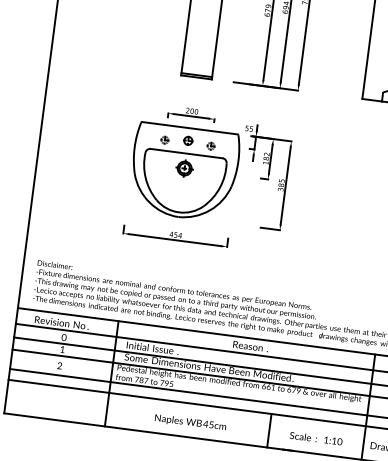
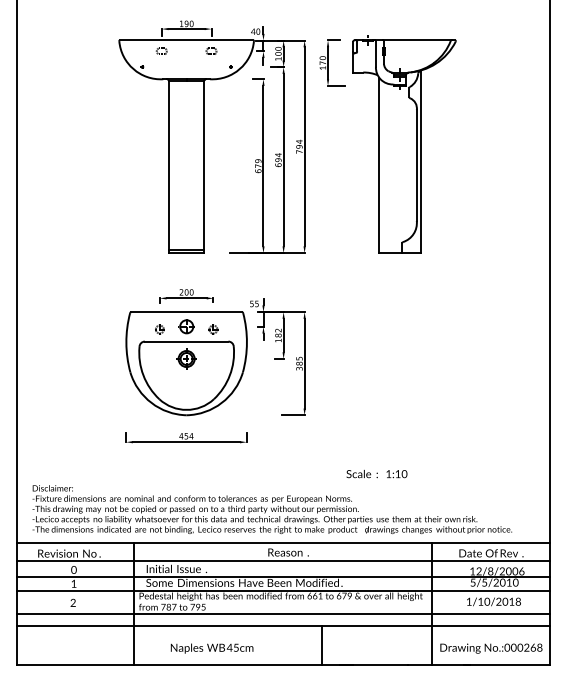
part: (188, 140) -> (186, 326), size x1.4
text: (190, 422) -> (211, 648), moved
text: (315, 439) -> (376, 474), moved

